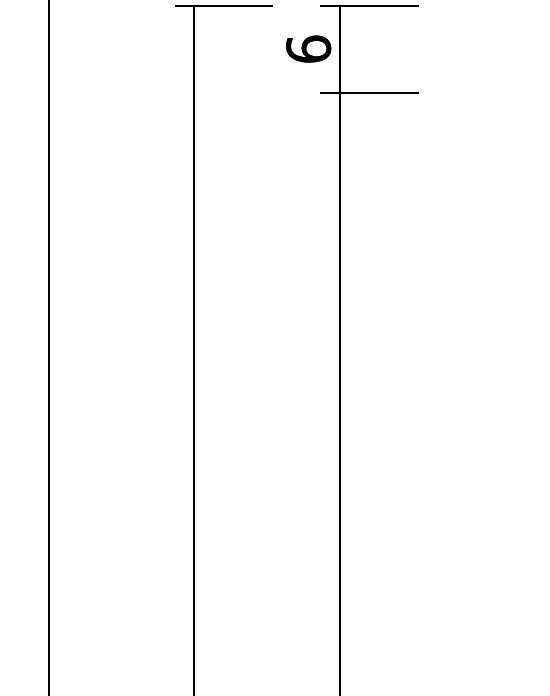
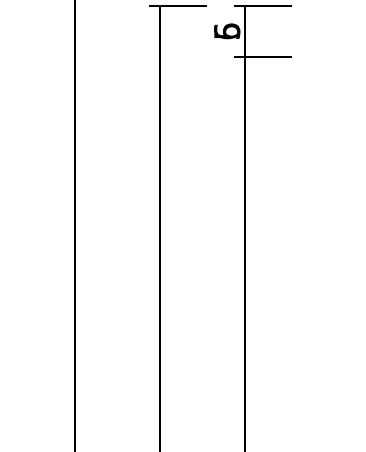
text: (309, 49) -> (227, 31), 6 -> 5

